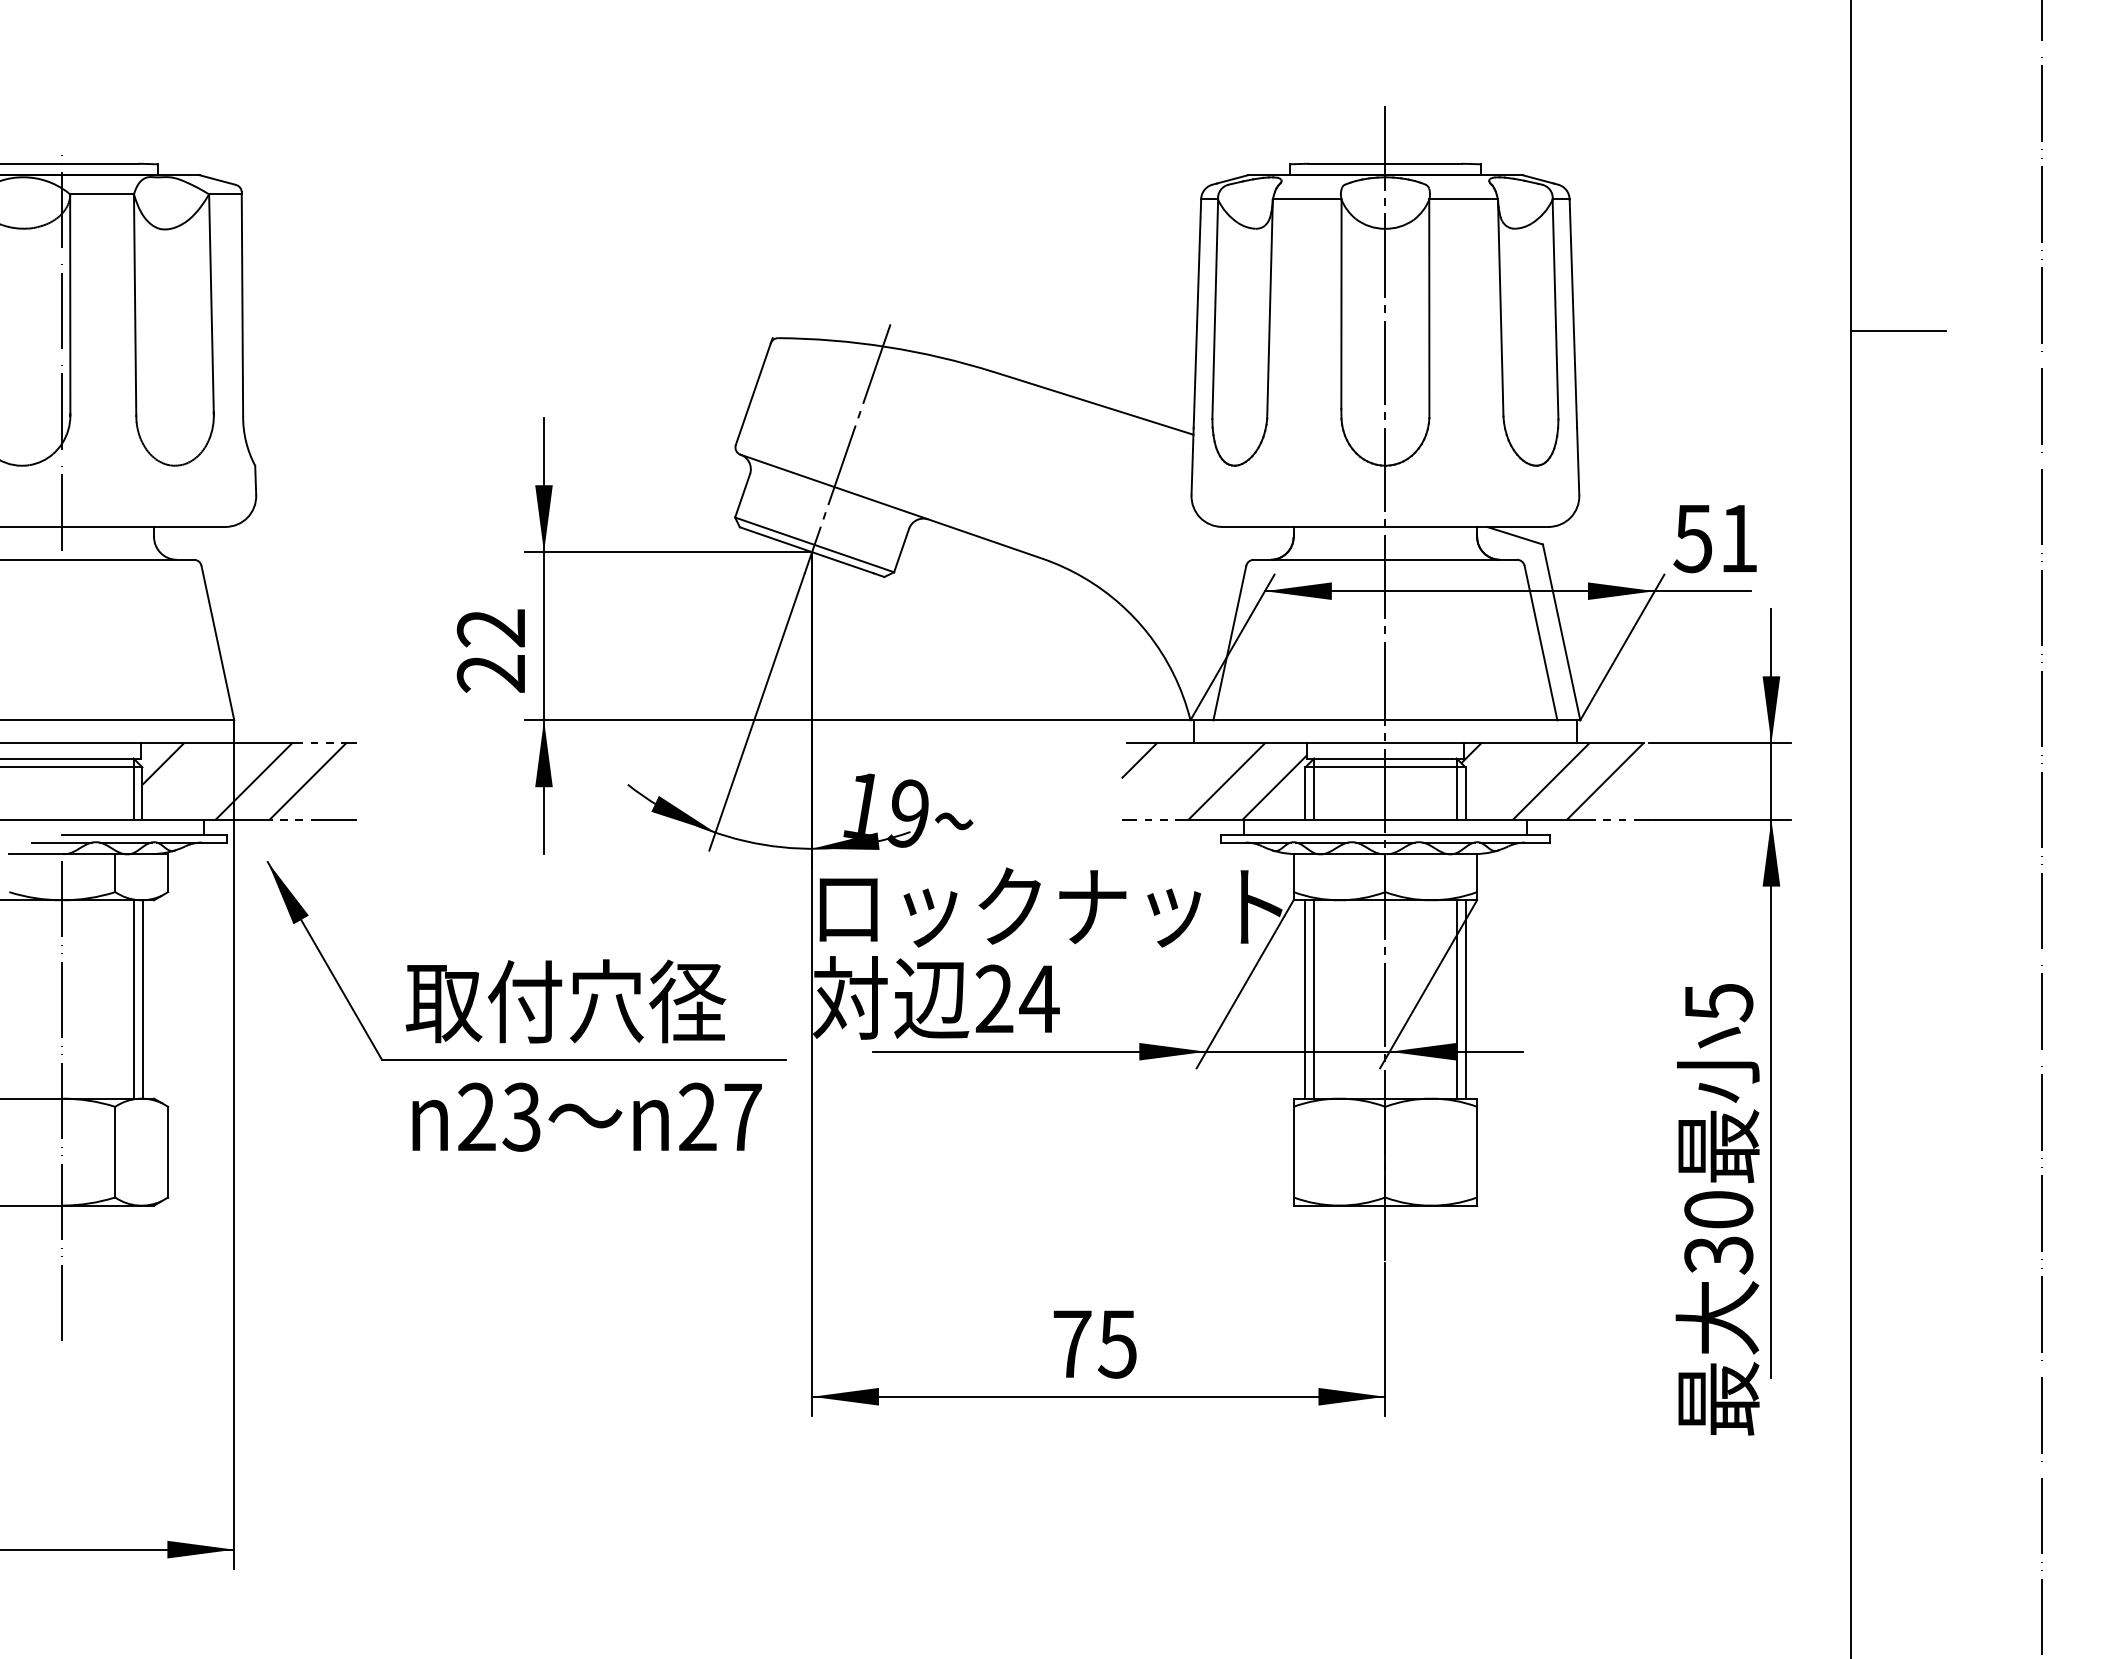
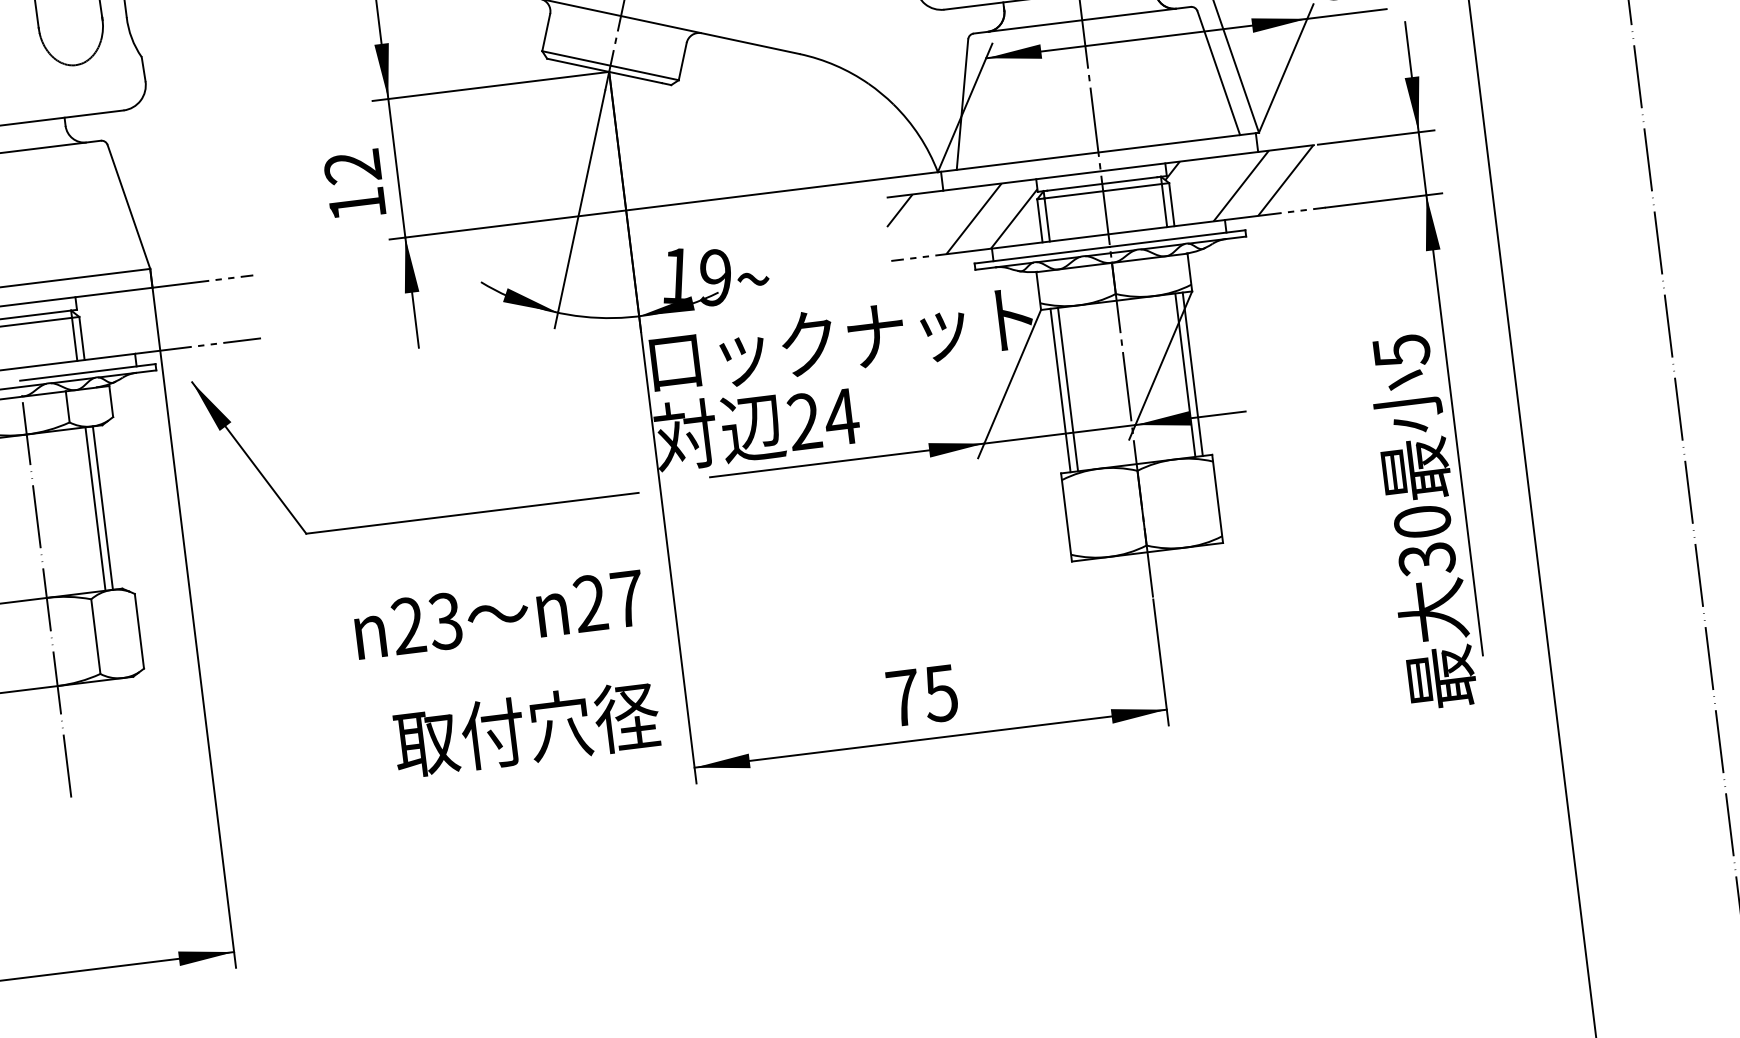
text: (490, 673) -> (356, 204), 22 -> 12
hatch: (244, 781) -> (164, 318), removed
text: (565, 1001) -> (526, 729), moved
text: (586, 1116) -> (498, 614), moved

